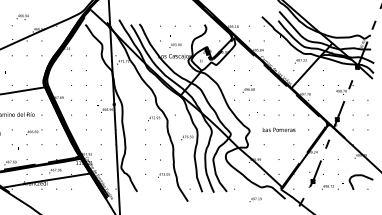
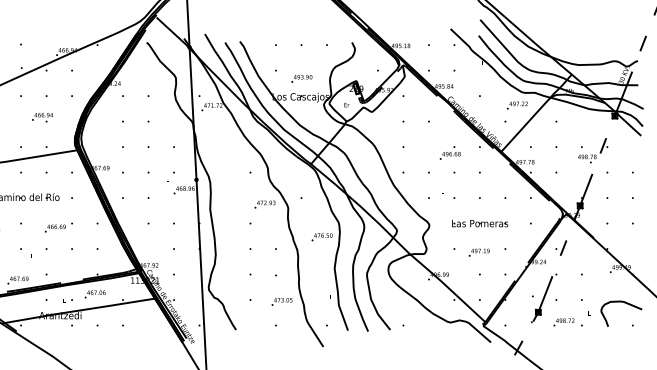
text: (22, 16) -> (42, 116), moved
text: (248, 88) -> (449, 152), moved
text: (255, 199) -> (479, 252), moved

